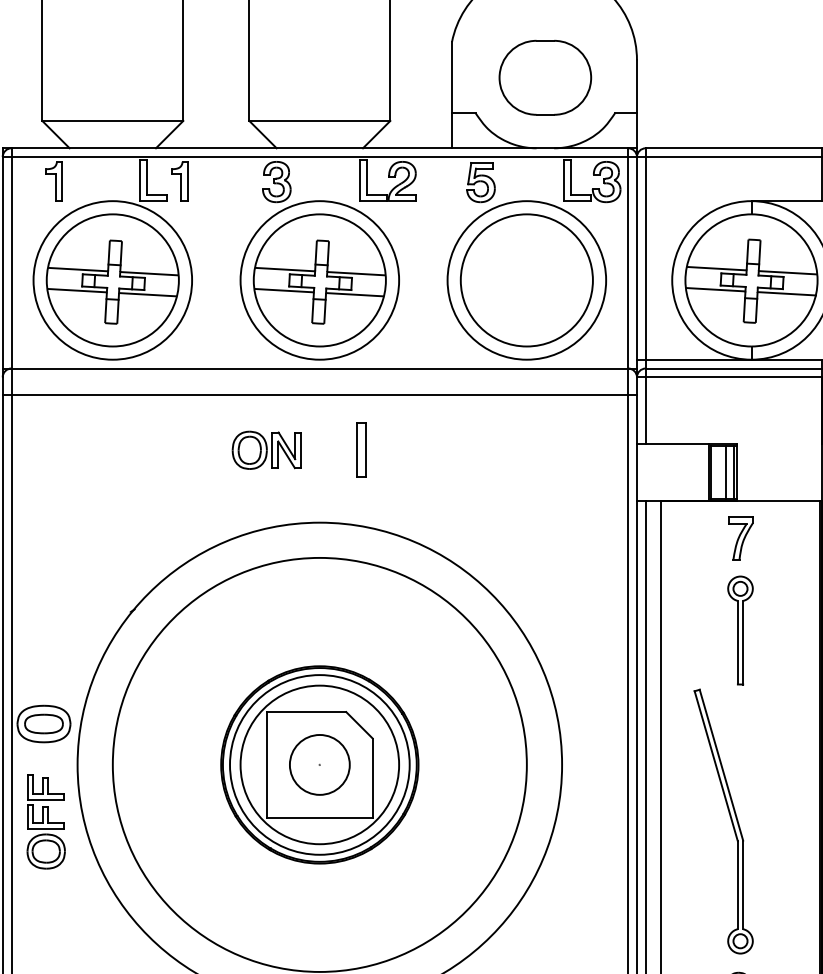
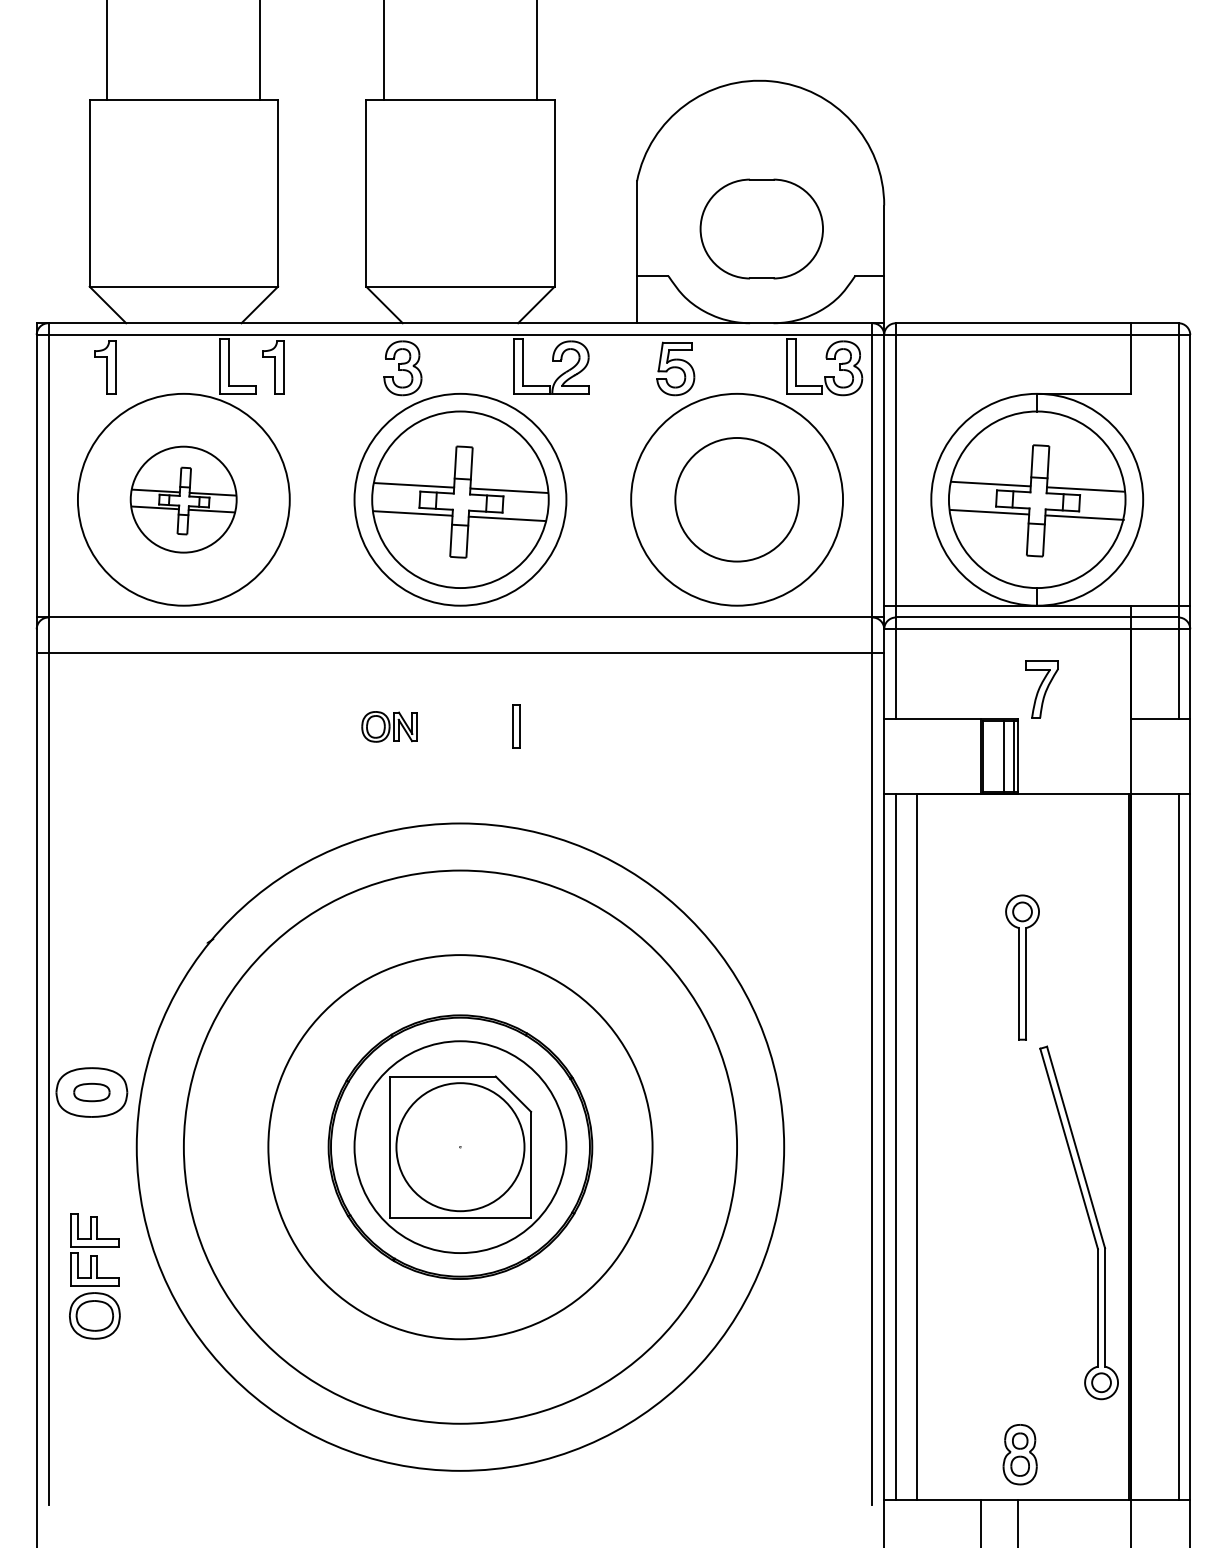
part: (112, 280) -> (183, 499), size x0.6
circle: (526, 280) -> (736, 499), size x0.7
part: (361, 449) -> (515, 725), size x0.6
part: (266, 450) -> (389, 726), size x0.6
part: (740, 538) -> (1041, 689), moved
part: (43, 724) -> (91, 1092), size x0.7
circle: (319, 765) -> (460, 1147), size x1.6
circle: (319, 765) -> (460, 1147), size x1.6
part: (730, 819) -> (1088, 1220), moved
part: (45, 822) -> (94, 1276), moved

